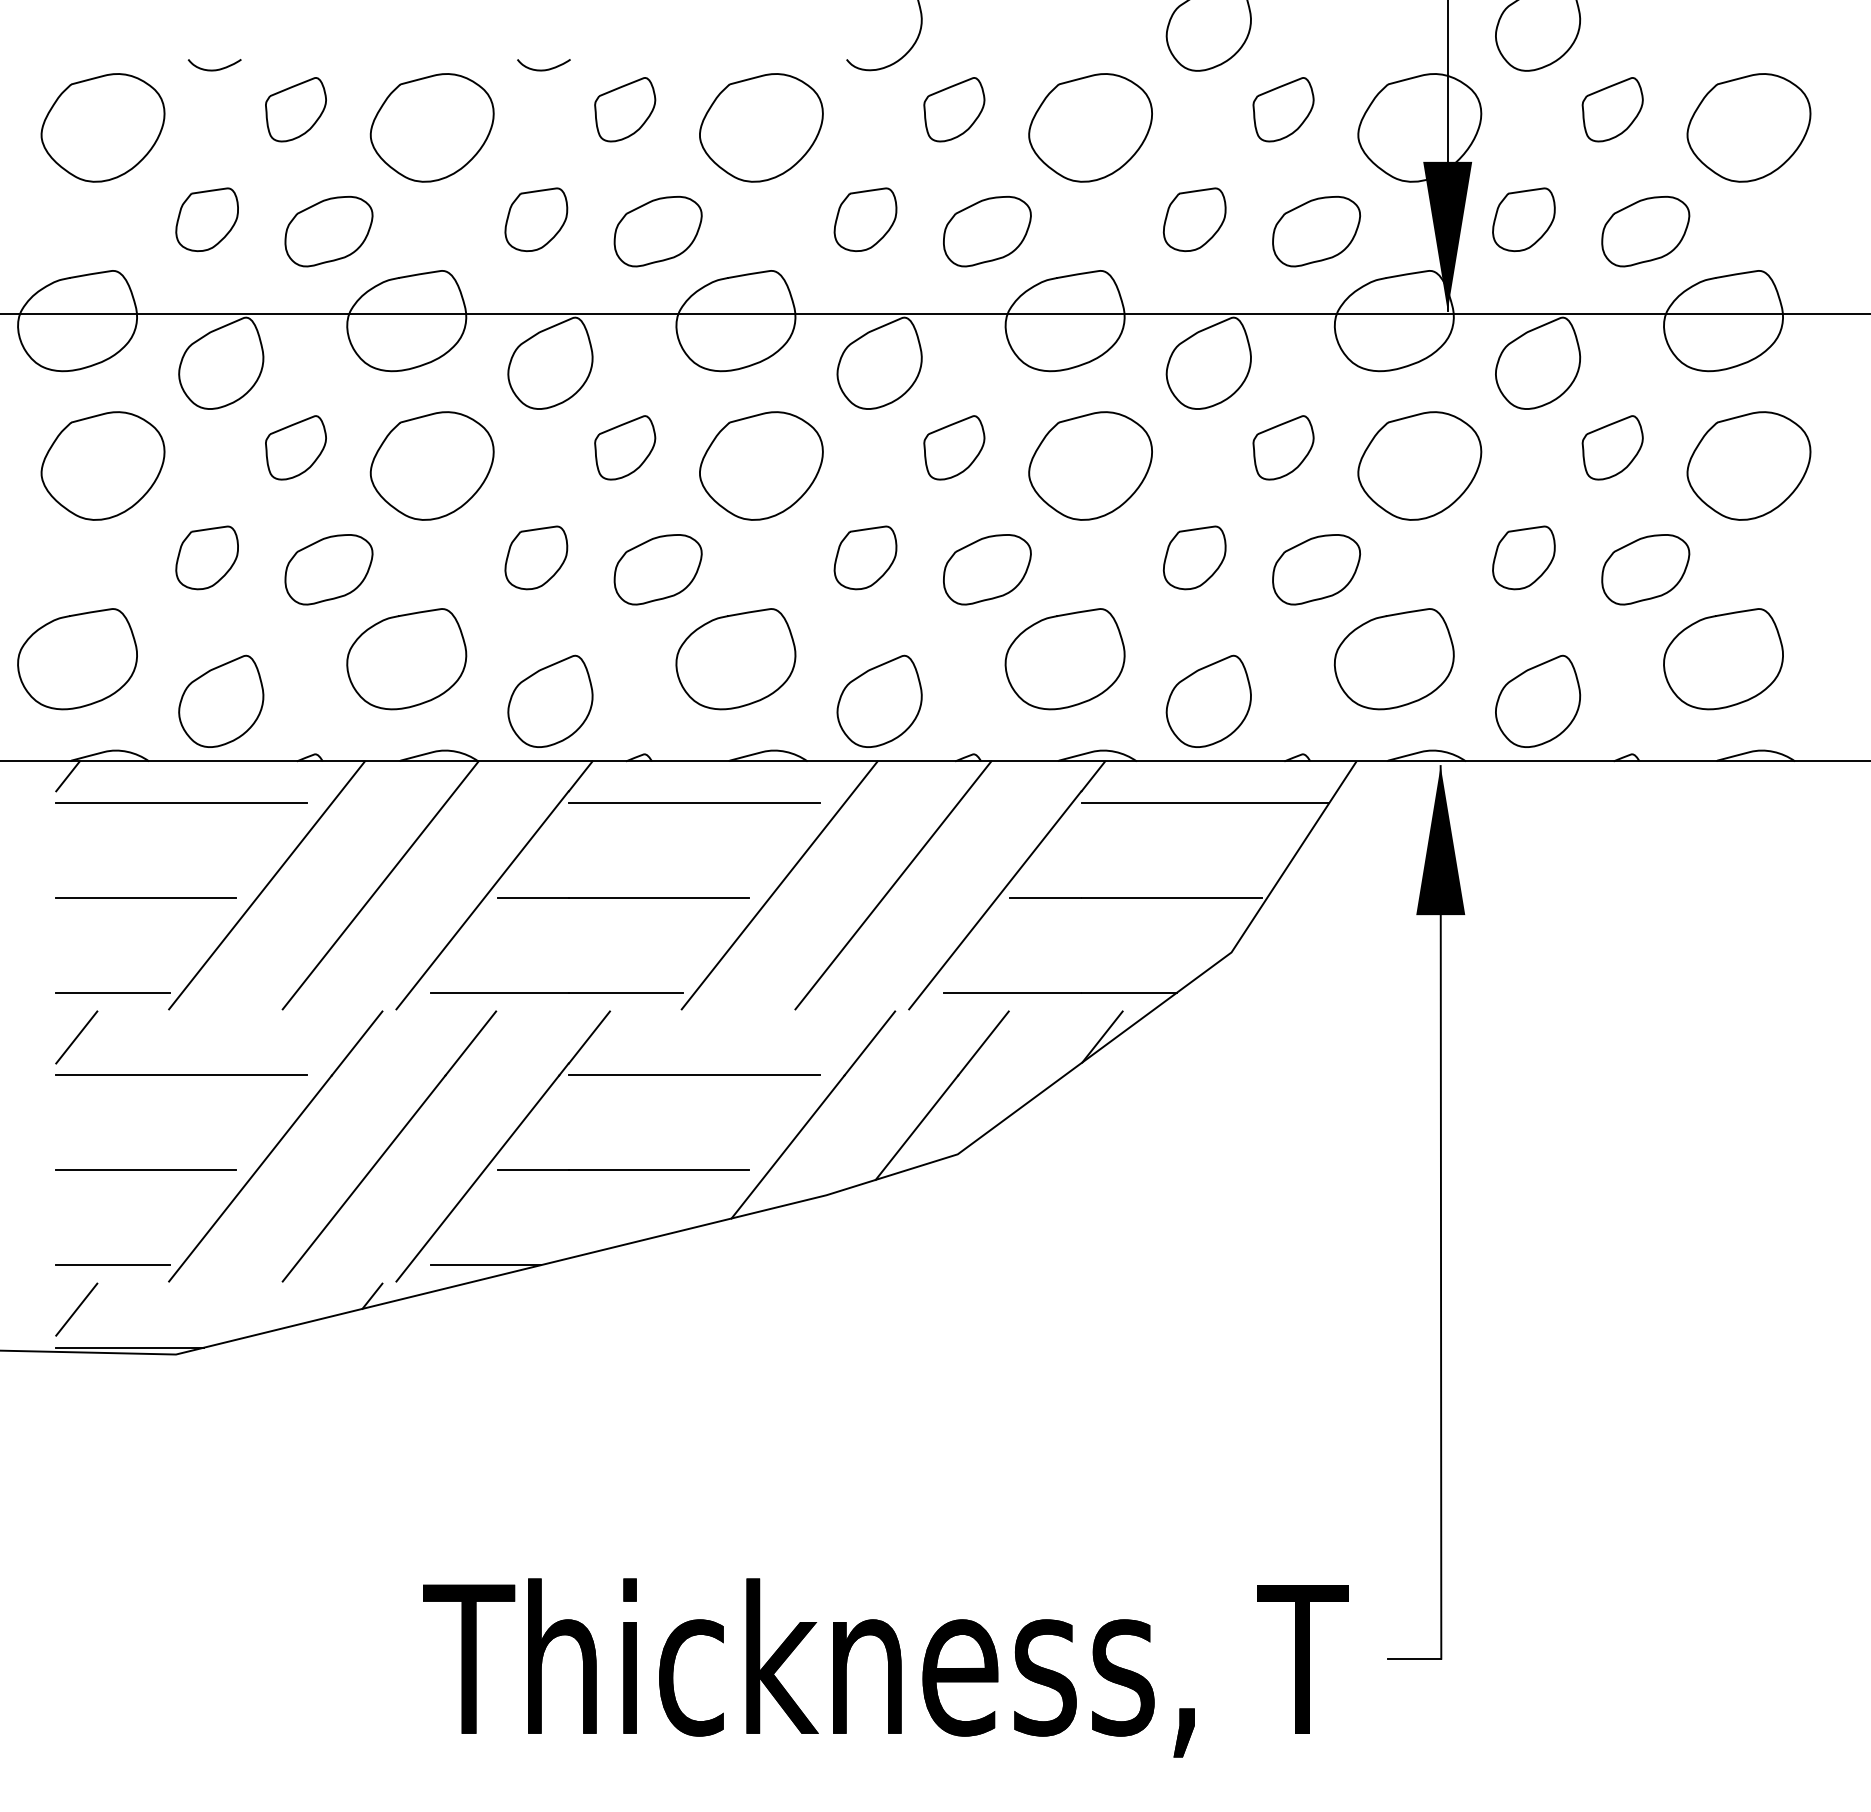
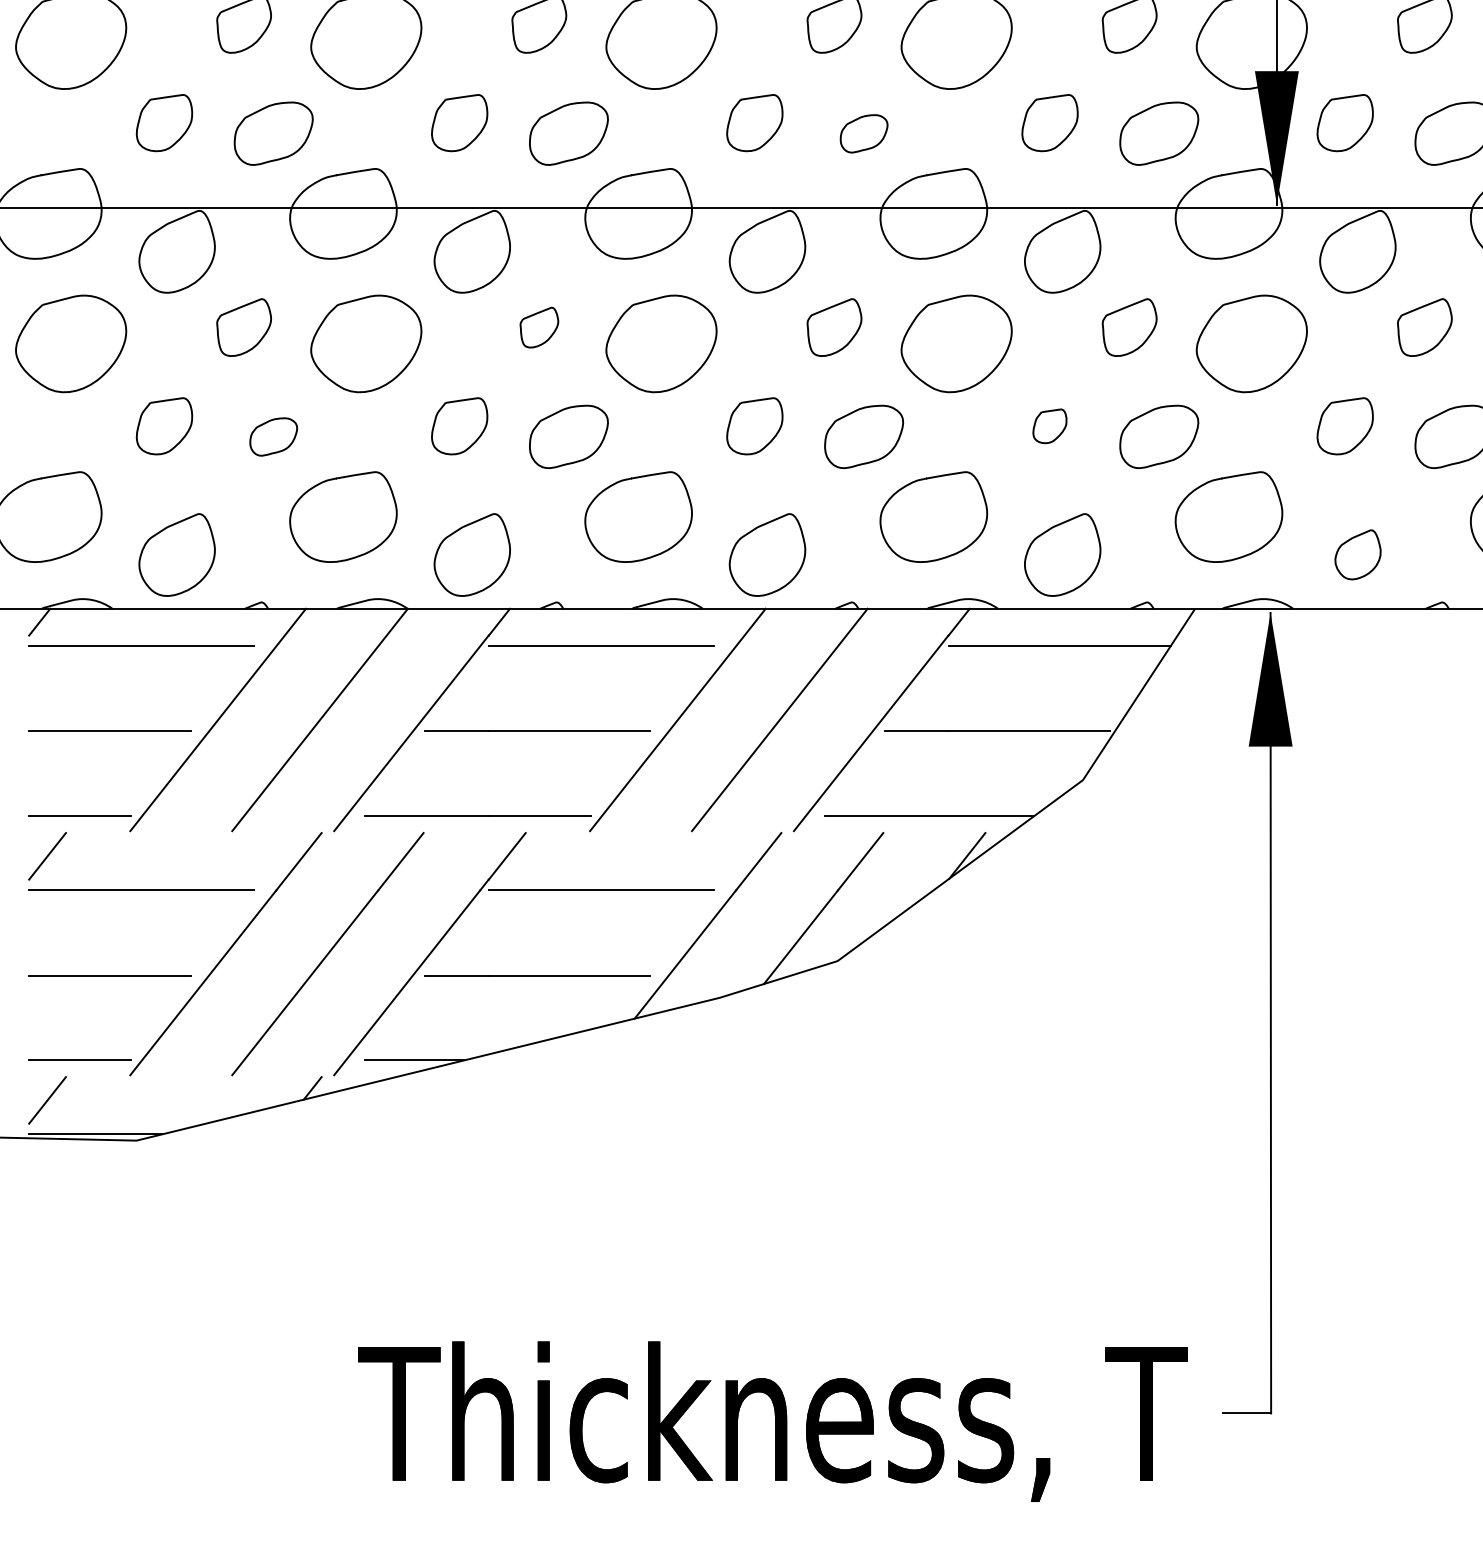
part: (987, 231) -> (864, 133), size x0.6
part: (625, 447) -> (539, 327), size x0.7
part: (1194, 557) -> (1049, 425), size x0.6
part: (328, 569) -> (273, 436), size x0.6
part: (1538, 700) -> (1358, 554), size x0.6

